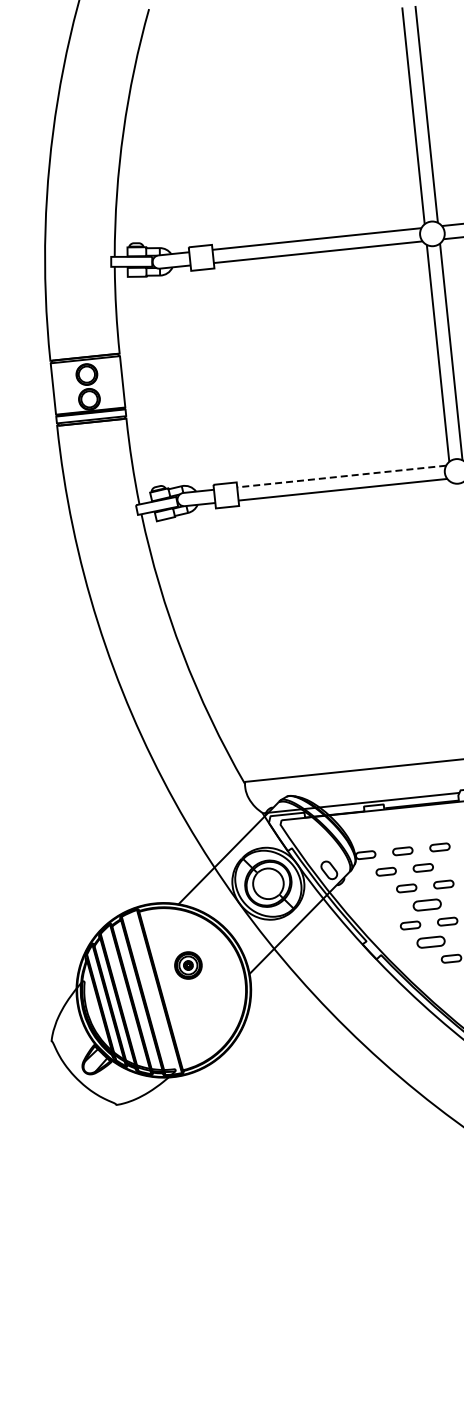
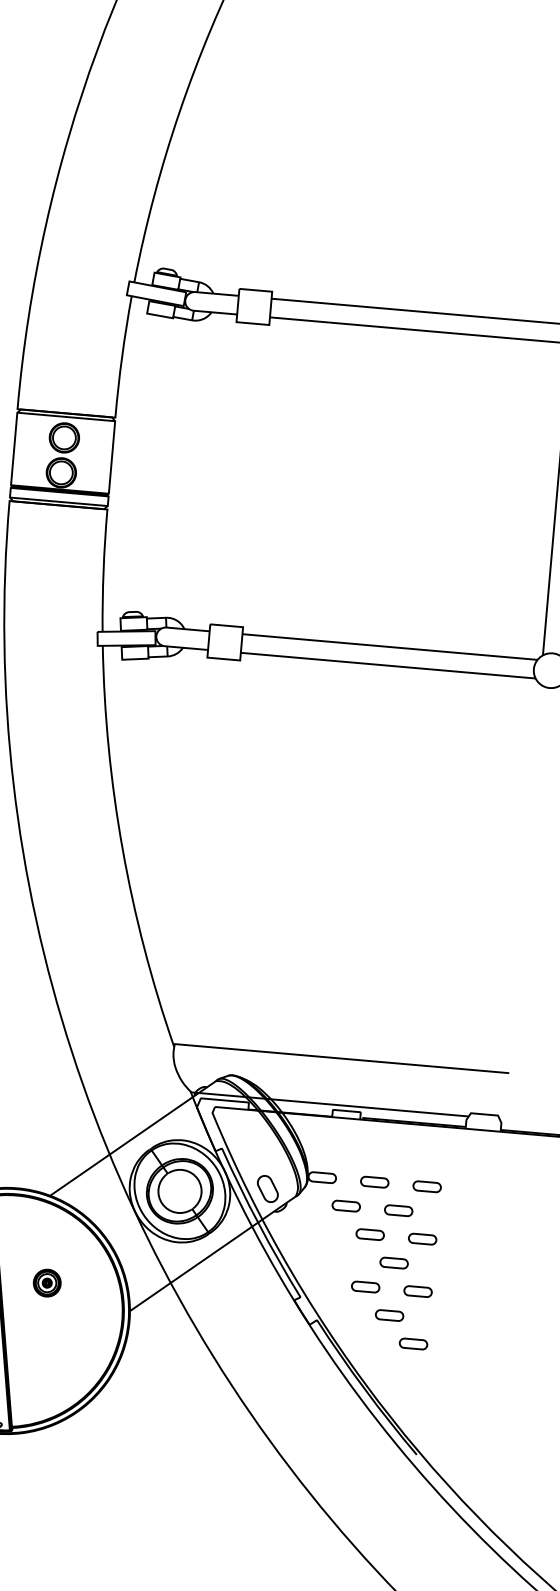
line: (341, 476) -> (389, 646), dashed -> solid
part: (426, 904) -> (393, 1262), size x0.71
part: (430, 941) -> (389, 1314), size x0.71
part: (187, 965) -> (46, 1282), size x0.71

